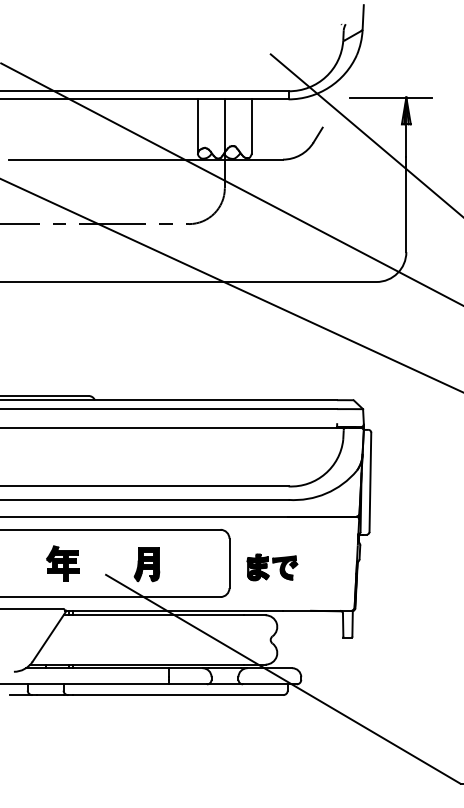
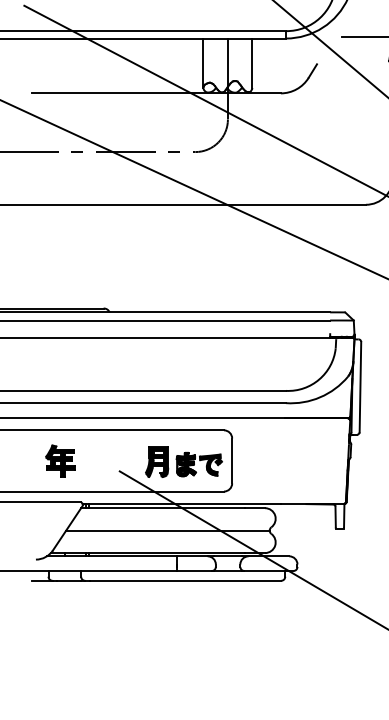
part: (62, 563) -> (60, 461), moved
part: (272, 567) -> (199, 464), moved
line: (158, 639) -> (167, 530), added

